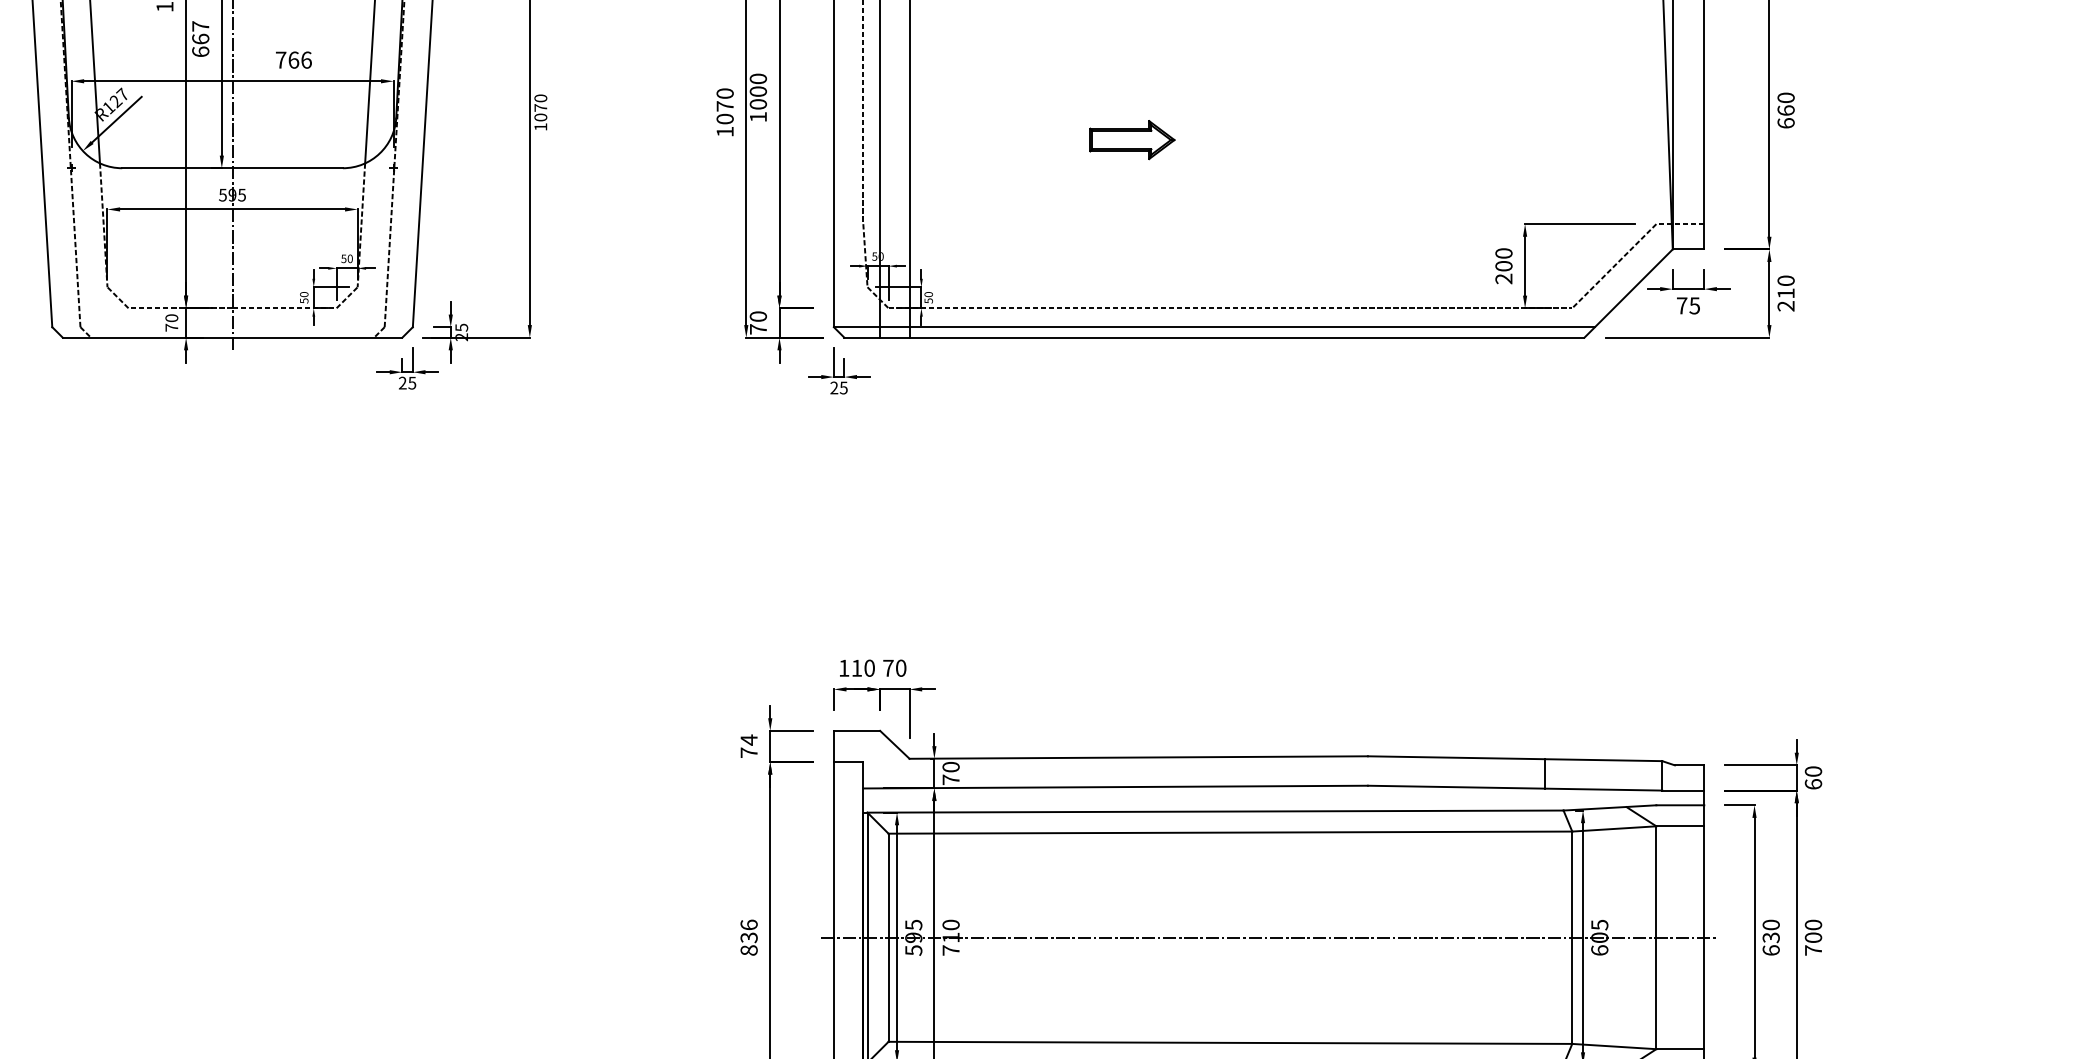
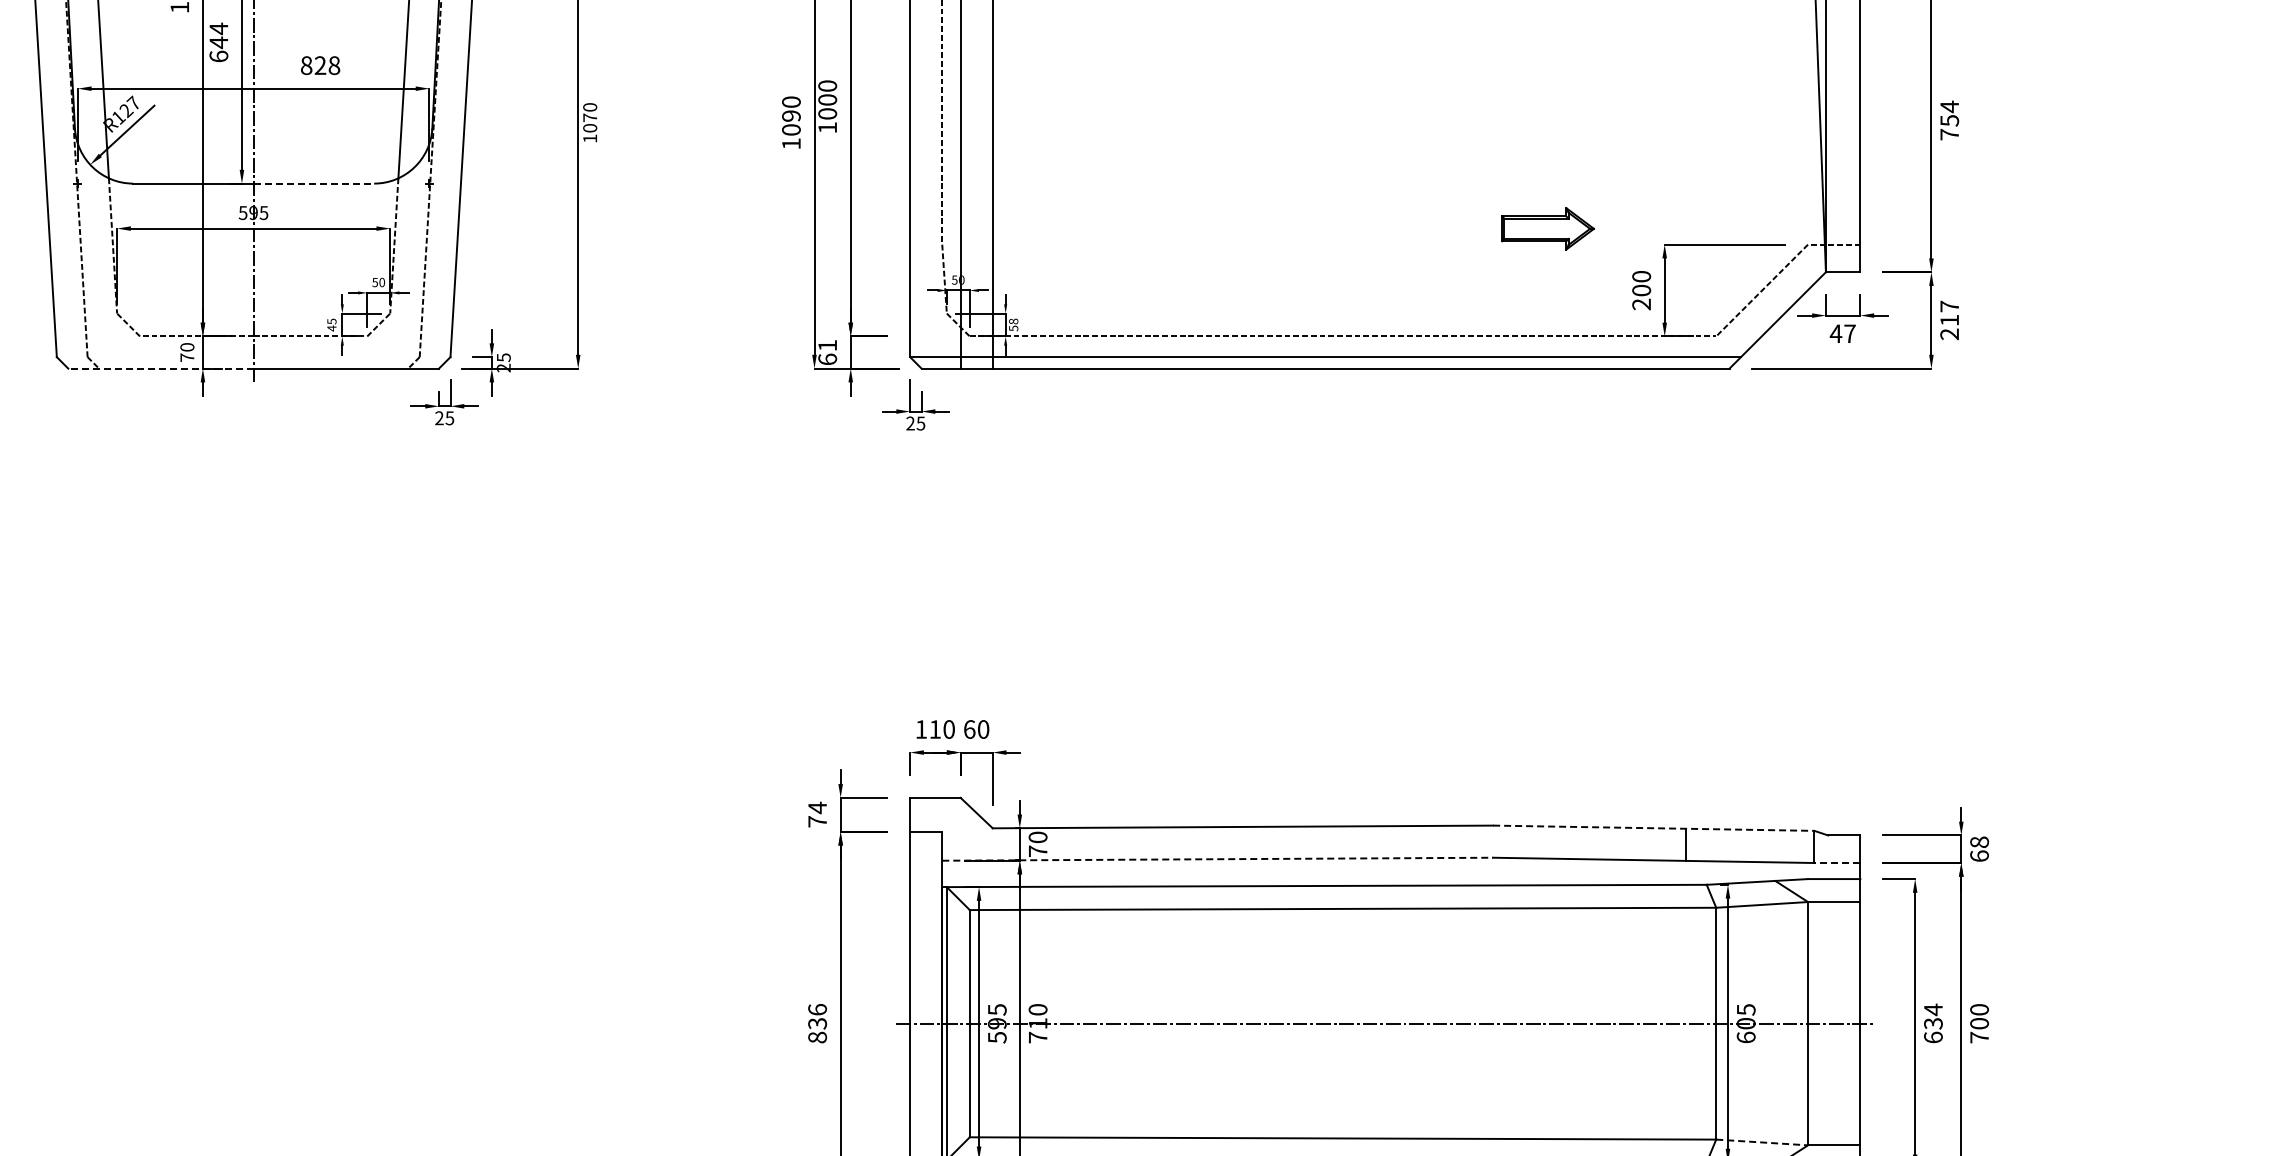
text: (200, 32) -> (218, 35), 667 -> 644
text: (293, 60) -> (320, 65), 766 -> 828
text: (725, 105) -> (791, 115), 1070 -> 1090
text: (1785, 110) -> (1949, 120), 660 -> 754
part: (1132, 139) -> (1548, 228), moved
line: (288, 168) -> (314, 183), solid -> dashed
text: (1785, 280) -> (1949, 306), 210 -> 217
text: (928, 294) -> (1013, 321), 50 -> 58
text: (303, 297) -> (331, 324), 50 -> 45
text: (1687, 305) -> (1842, 333), 75 -> 47
text: (758, 322) -> (827, 352), 70 -> 61
line: (147, 337) -> (160, 368), solid -> dashed
text: (888, 668) -> (969, 729), 70 -> 60
line: (1514, 758) -> (1653, 828), solid -> dashed
text: (1813, 770) -> (1979, 841), 60 -> 68
line: (1116, 787) -> (1218, 859), solid -> dashed
line: (1683, 791) -> (1837, 863), solid -> dashed
text: (1771, 924) -> (1933, 1009), 630 -> 634
line: (1614, 1046) -> (1762, 1142), solid -> dashed

